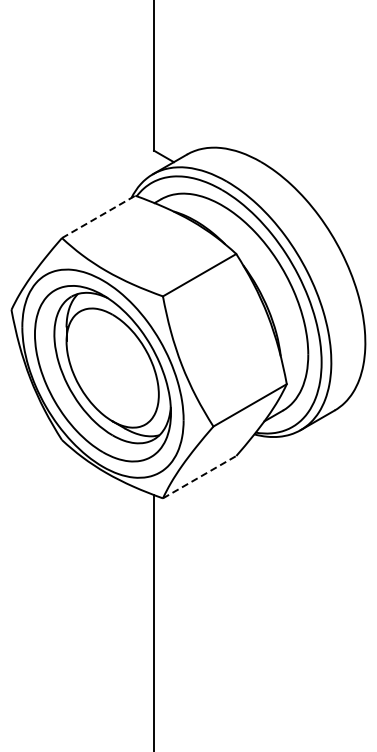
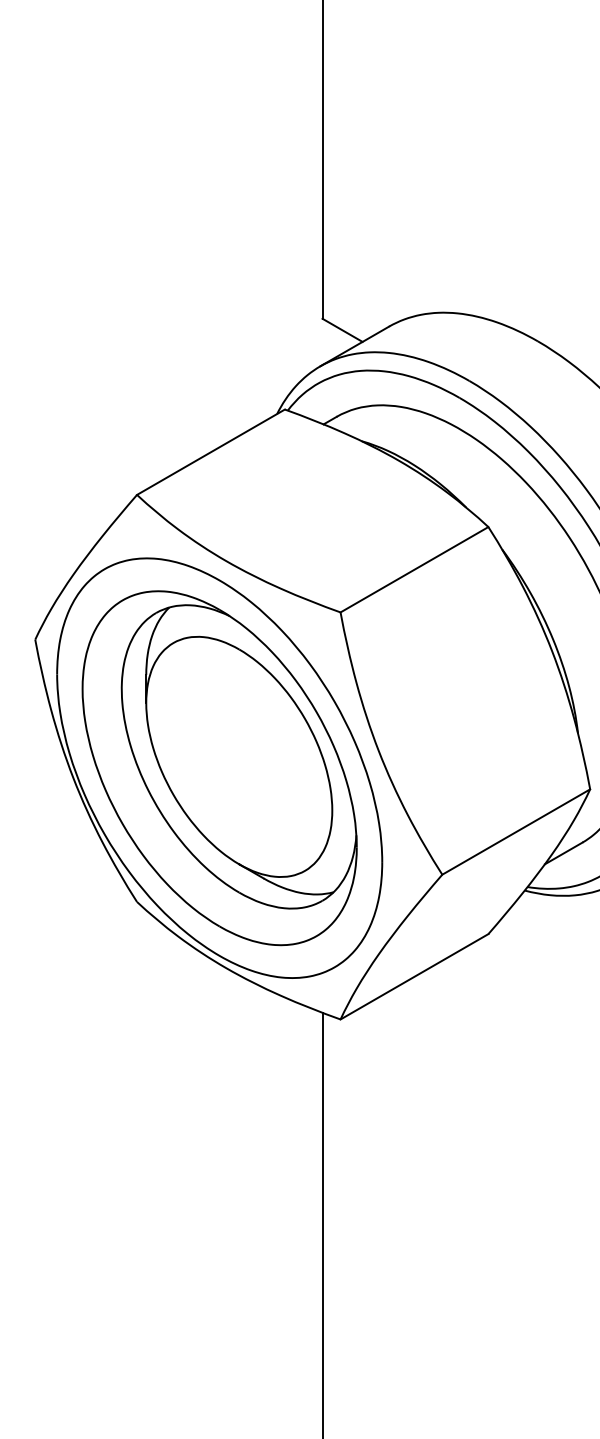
line: (99, 216) -> (212, 451), dashed -> solid
line: (200, 476) -> (416, 975), dashed -> solid

